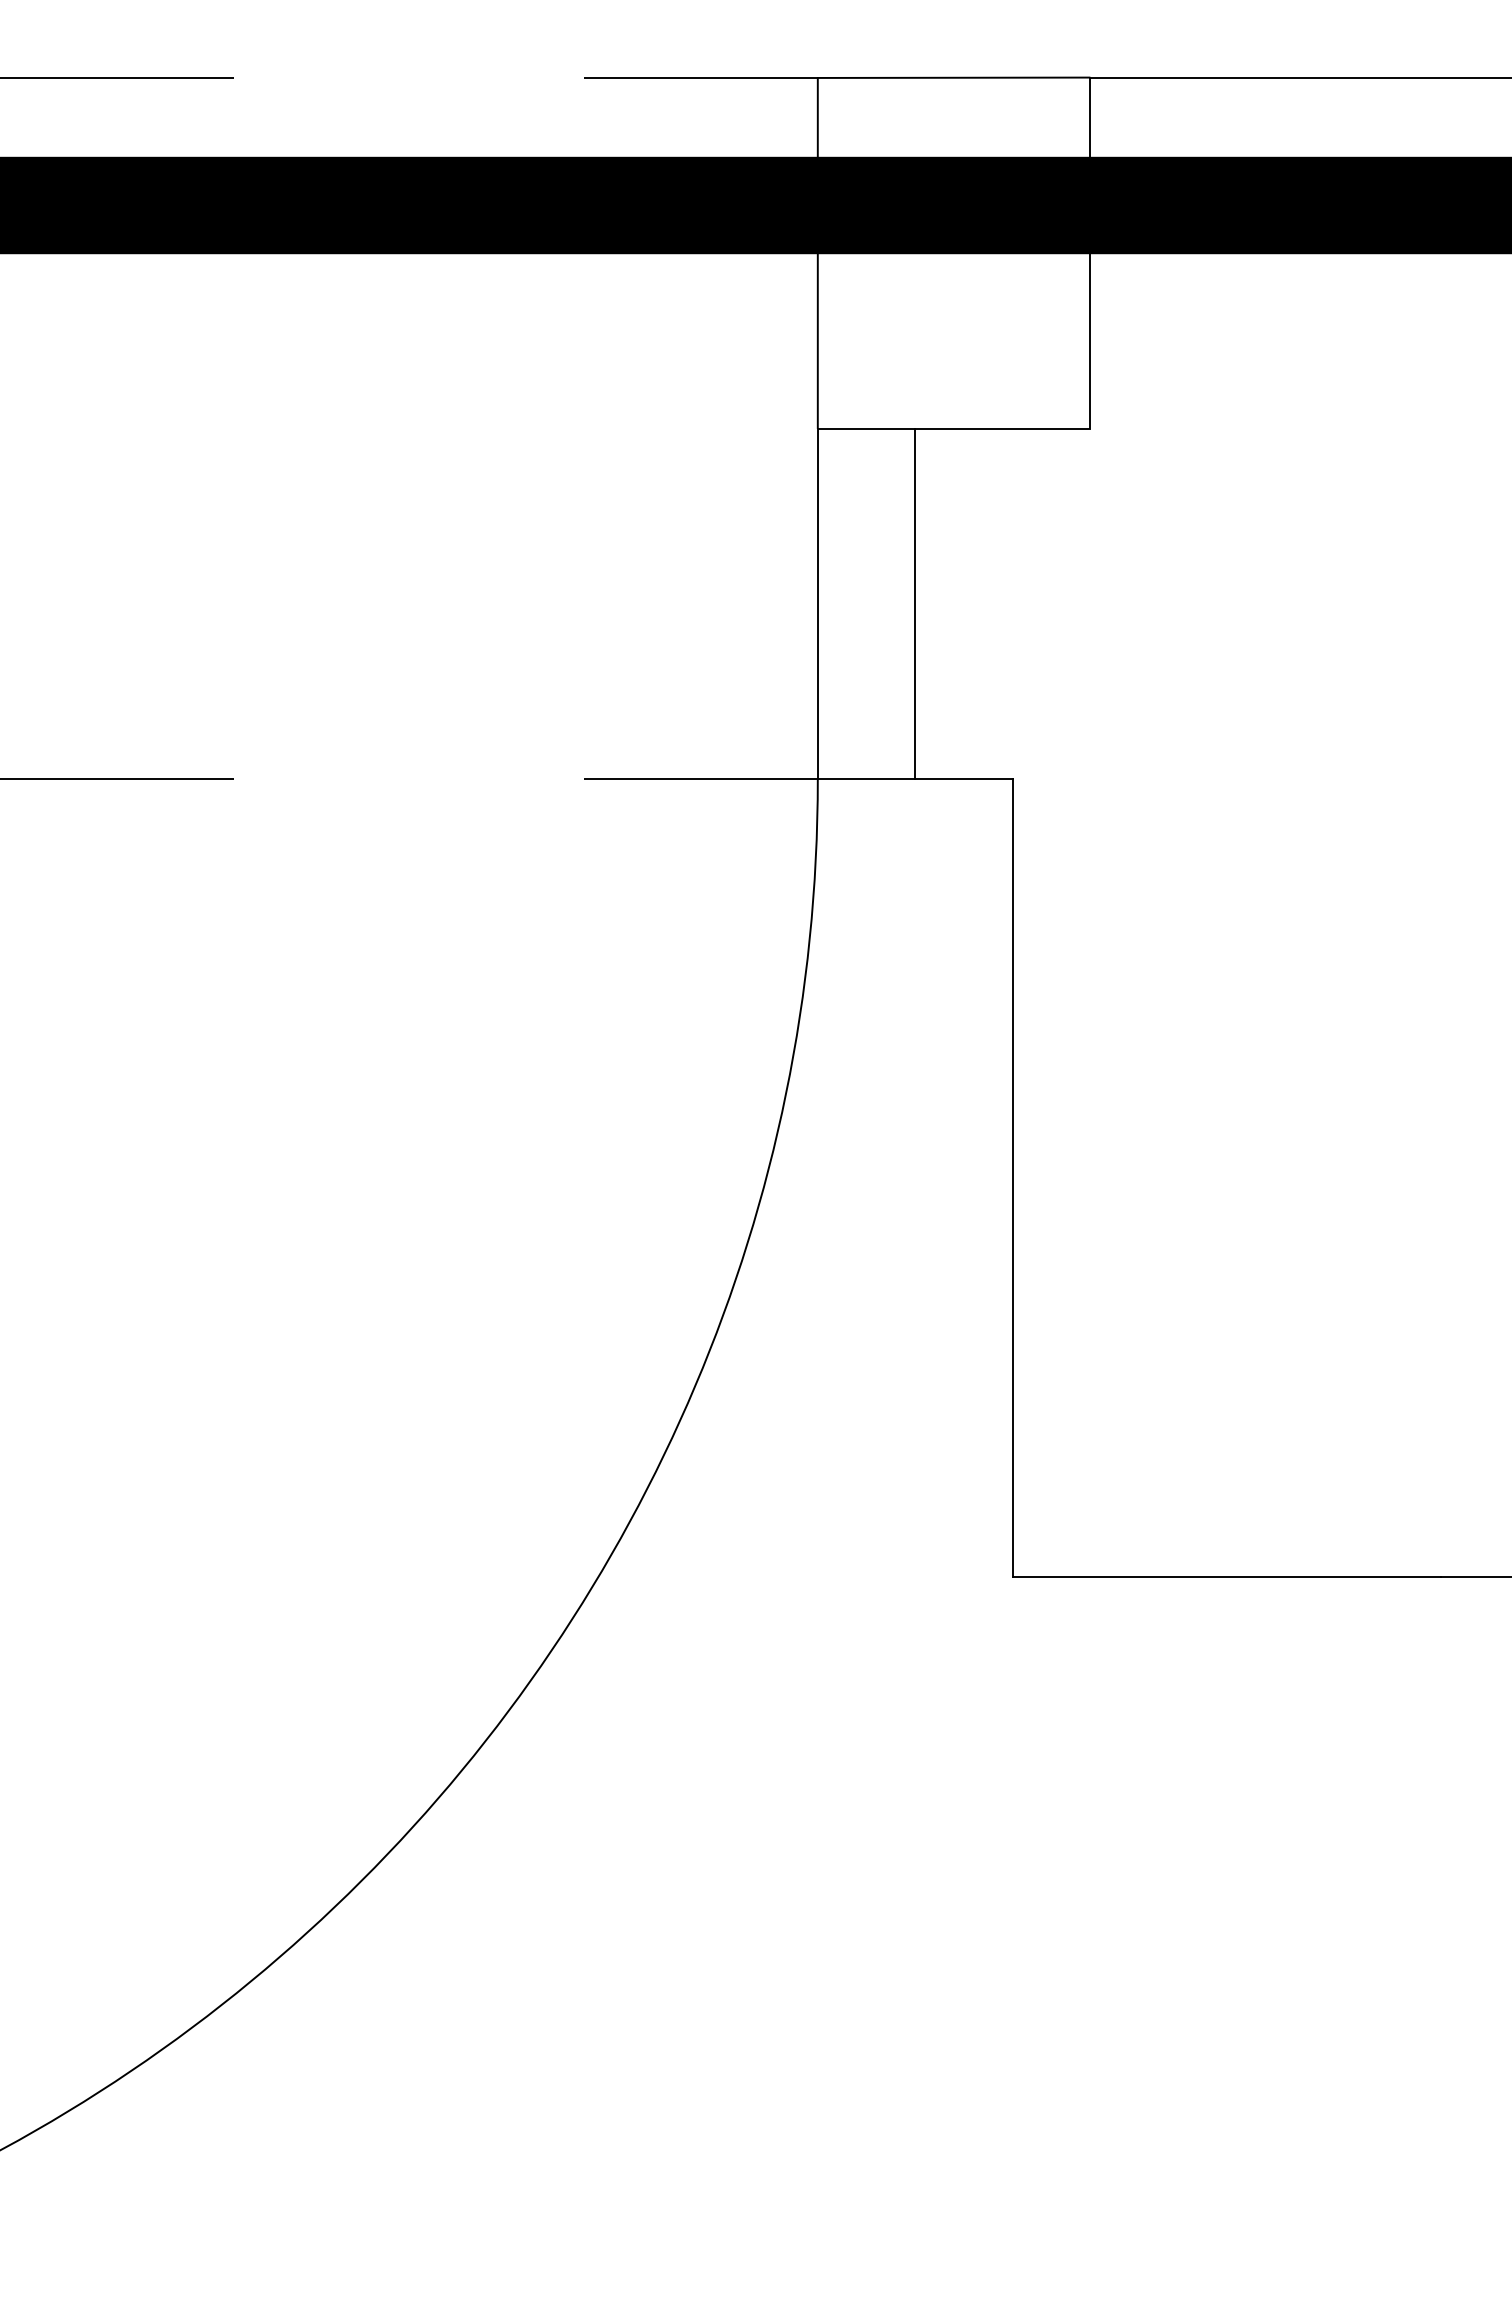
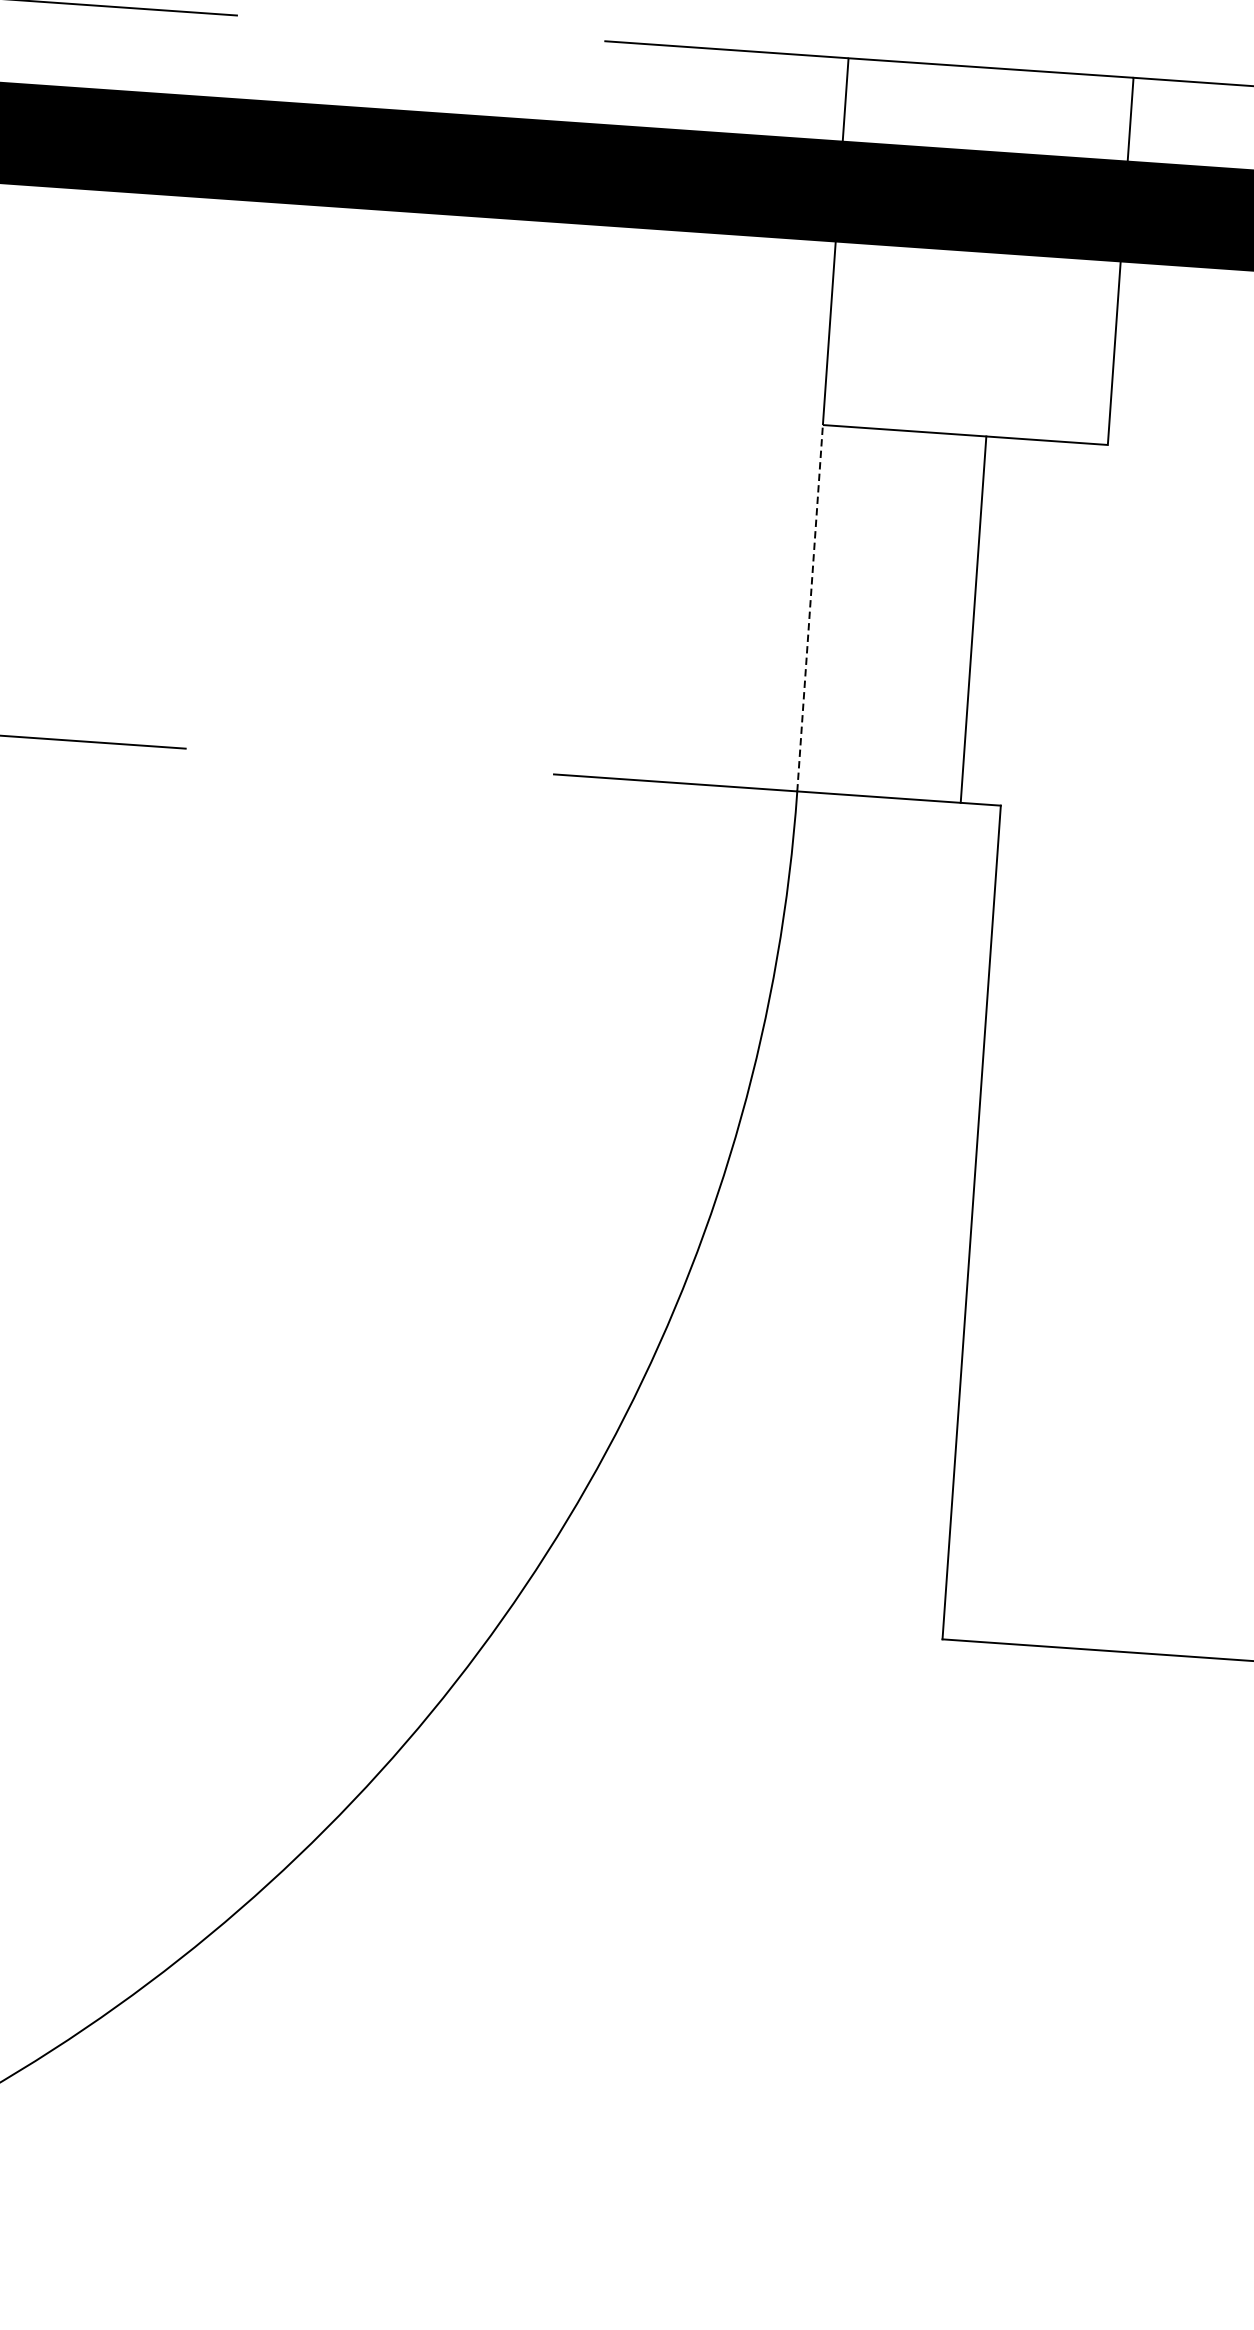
line: (817, 603) -> (809, 607), solid -> dashed
line: (915, 603) -> (973, 619), moved

